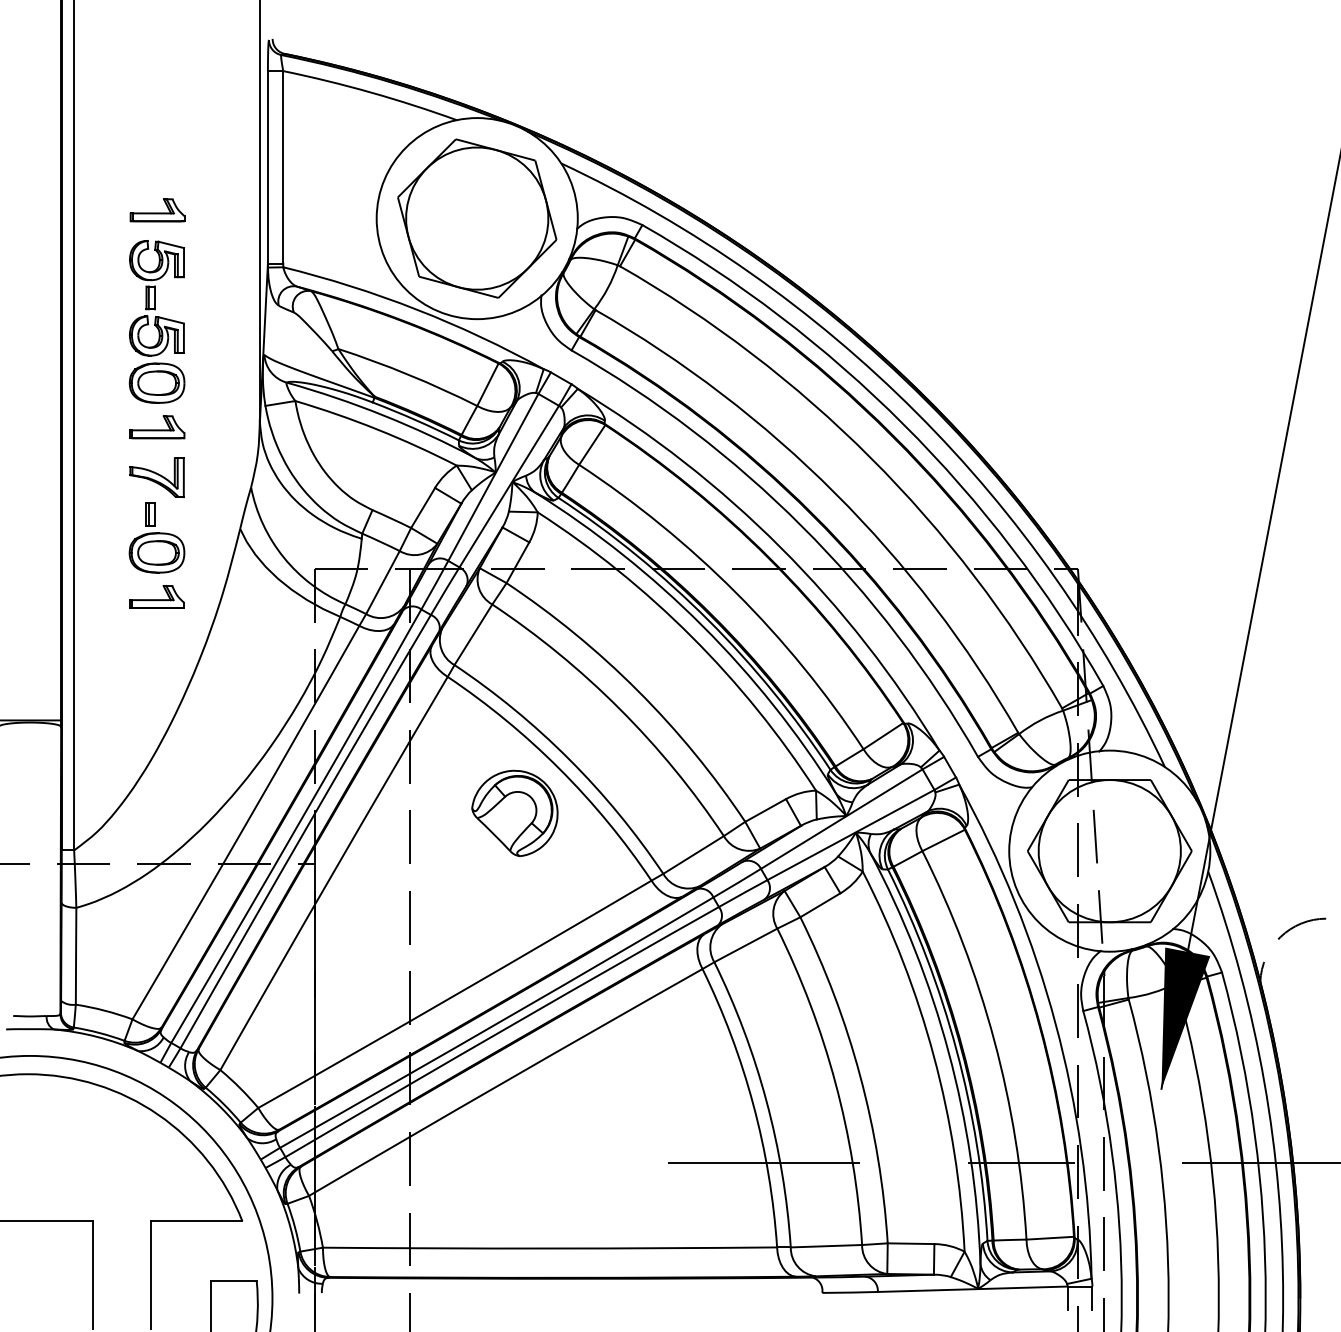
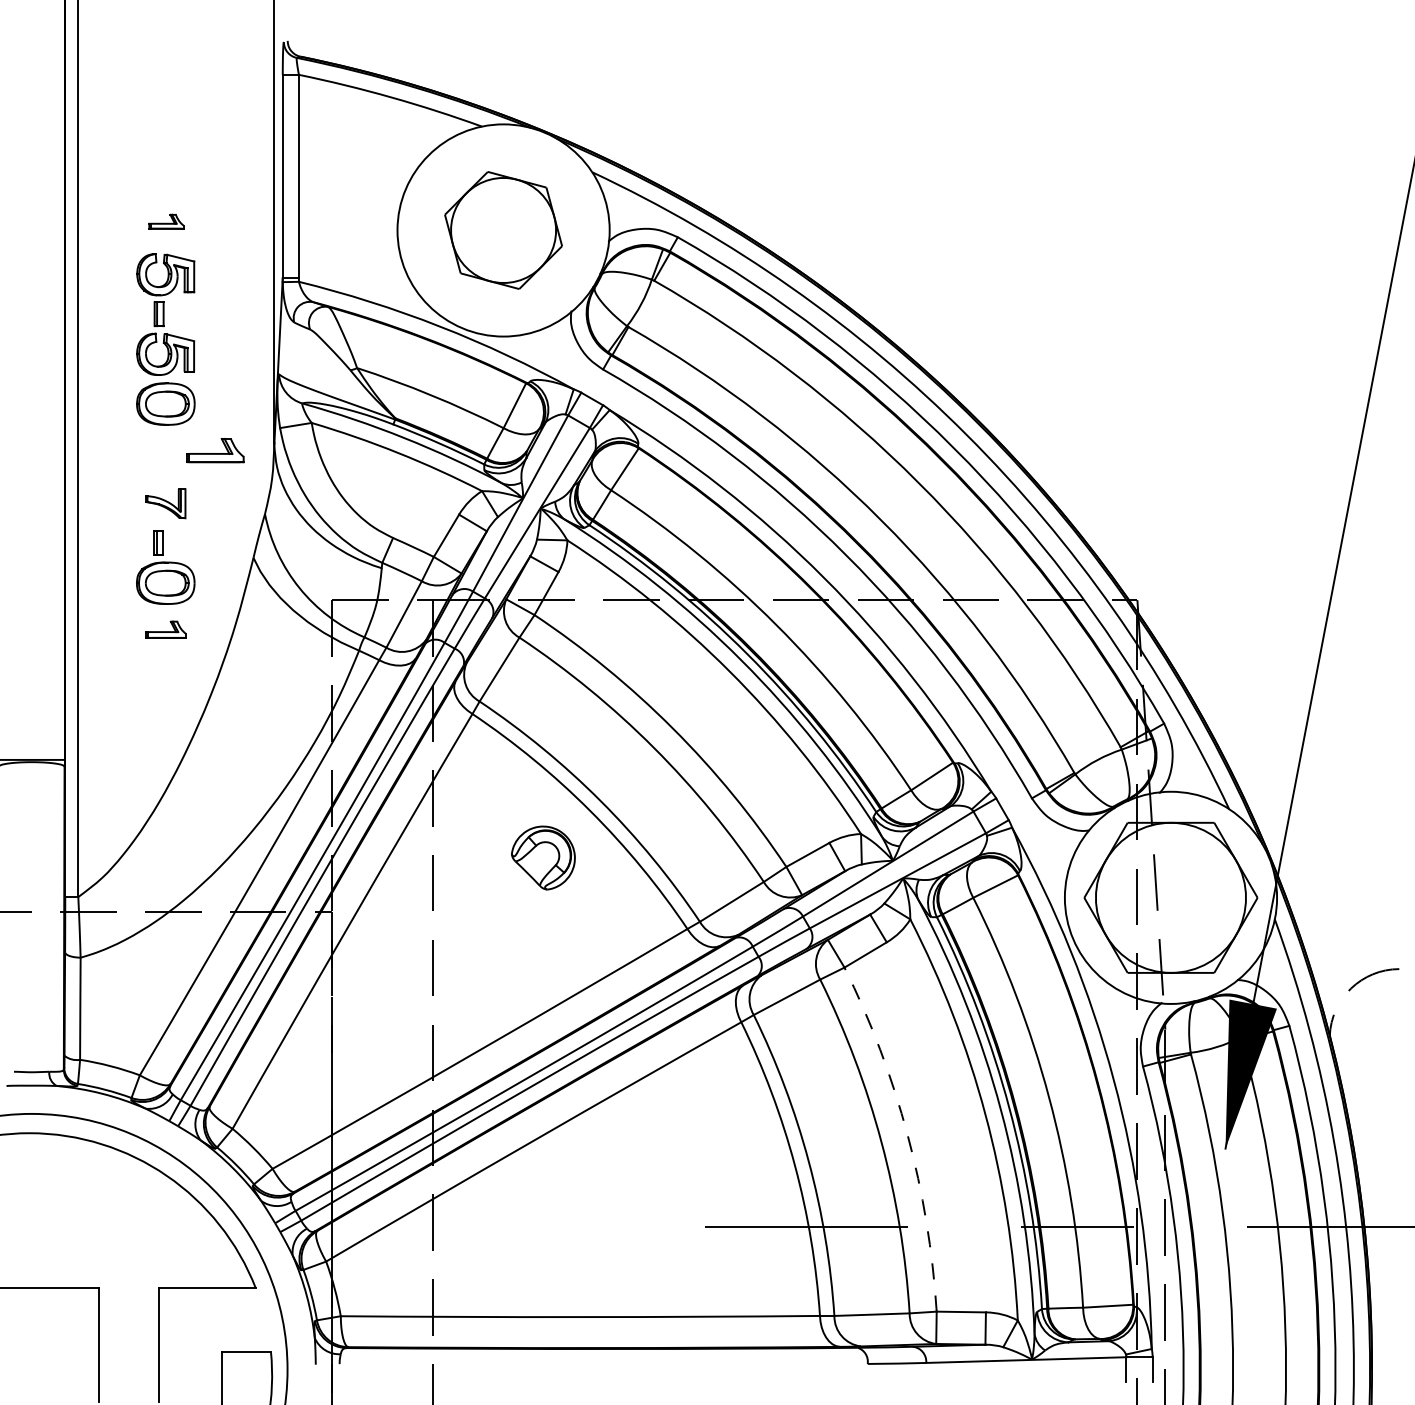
part: (157, 210) -> (166, 221), size x0.6
part: (477, 218) -> (503, 230), size x0.7
part: (157, 427) -> (215, 450), moved
part: (156, 477) -> (165, 503), size x0.7
part: (157, 596) -> (166, 629), size x0.7
part: (515, 812) -> (543, 857), size x0.7
arc: (860, 1076) -> (907, 1135), solid -> dashed

